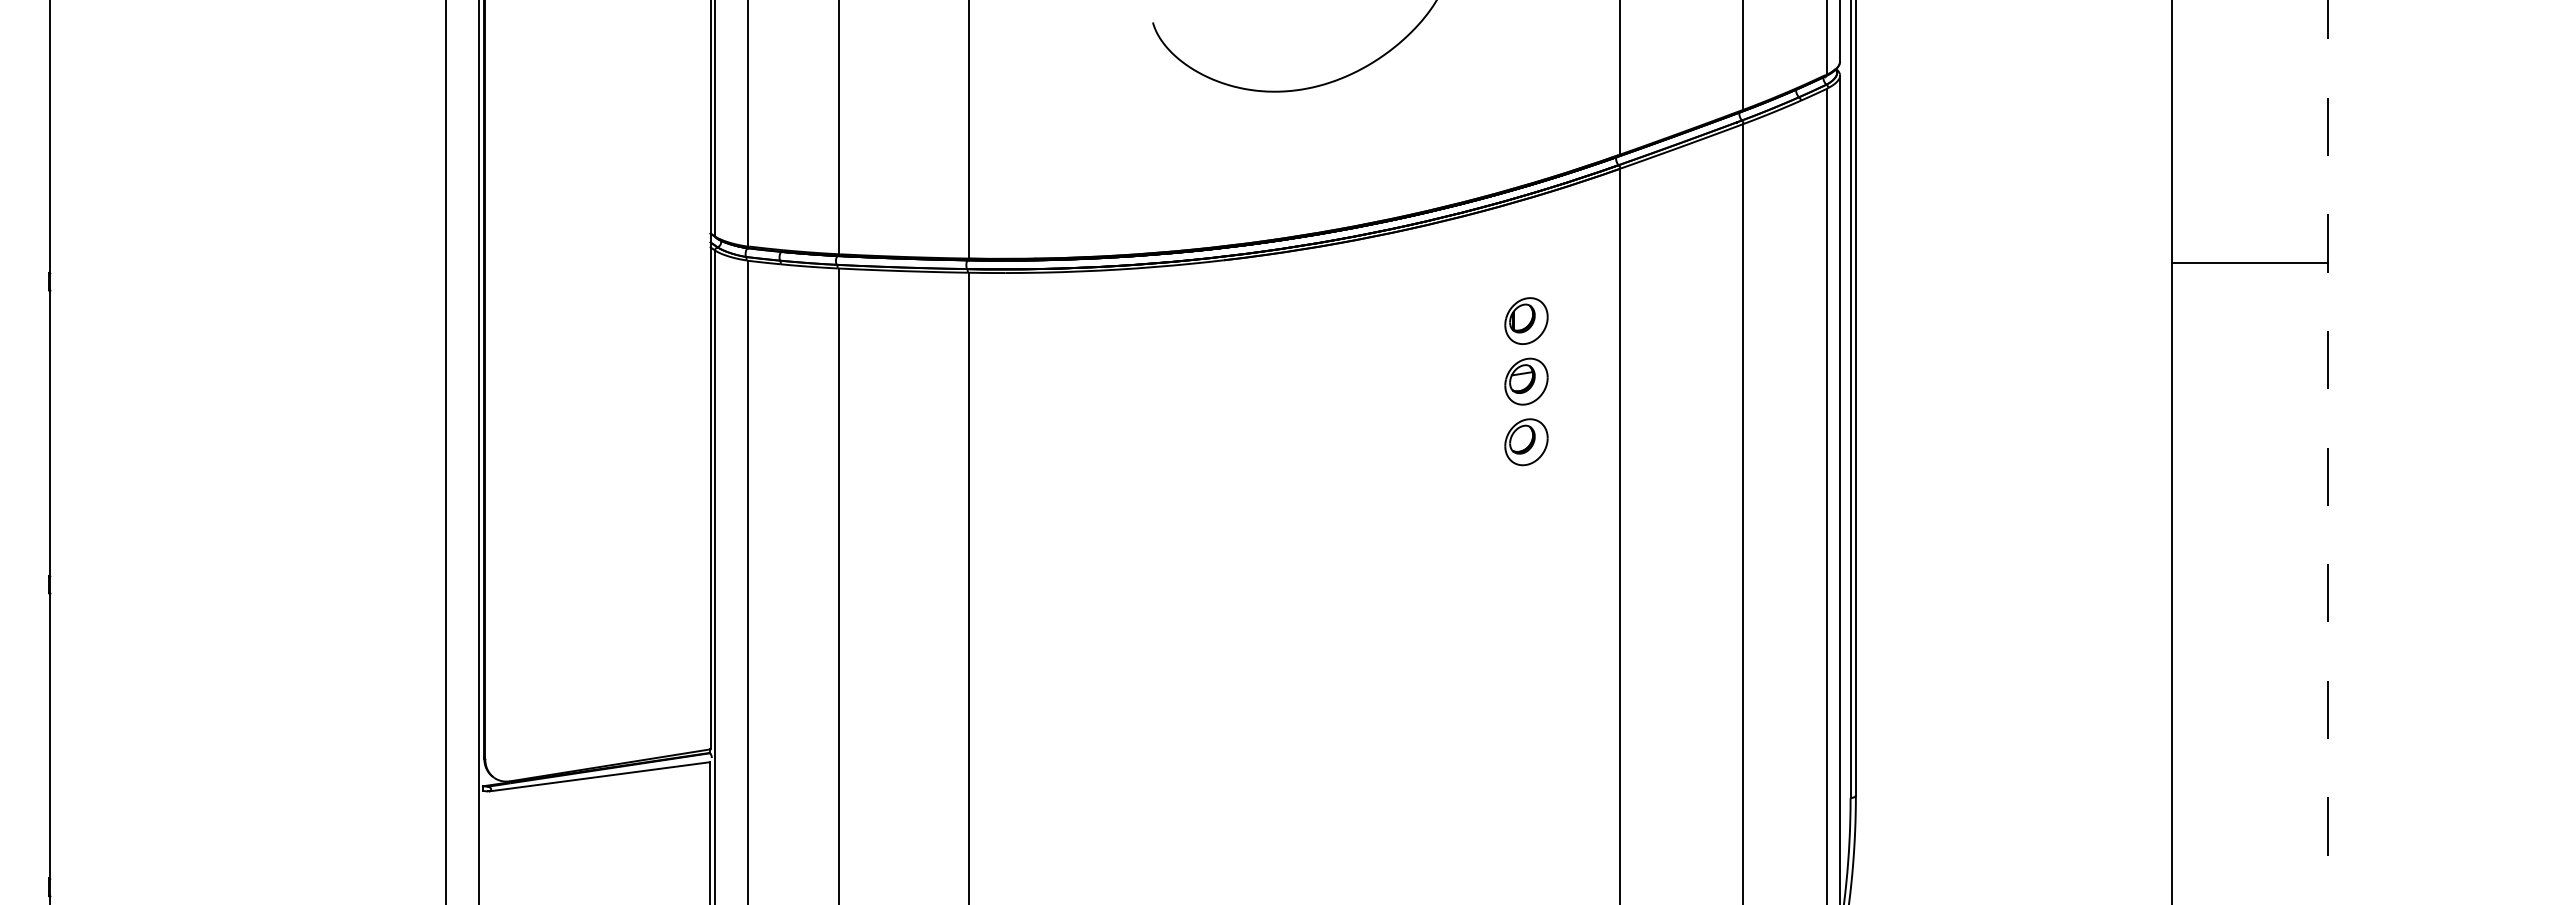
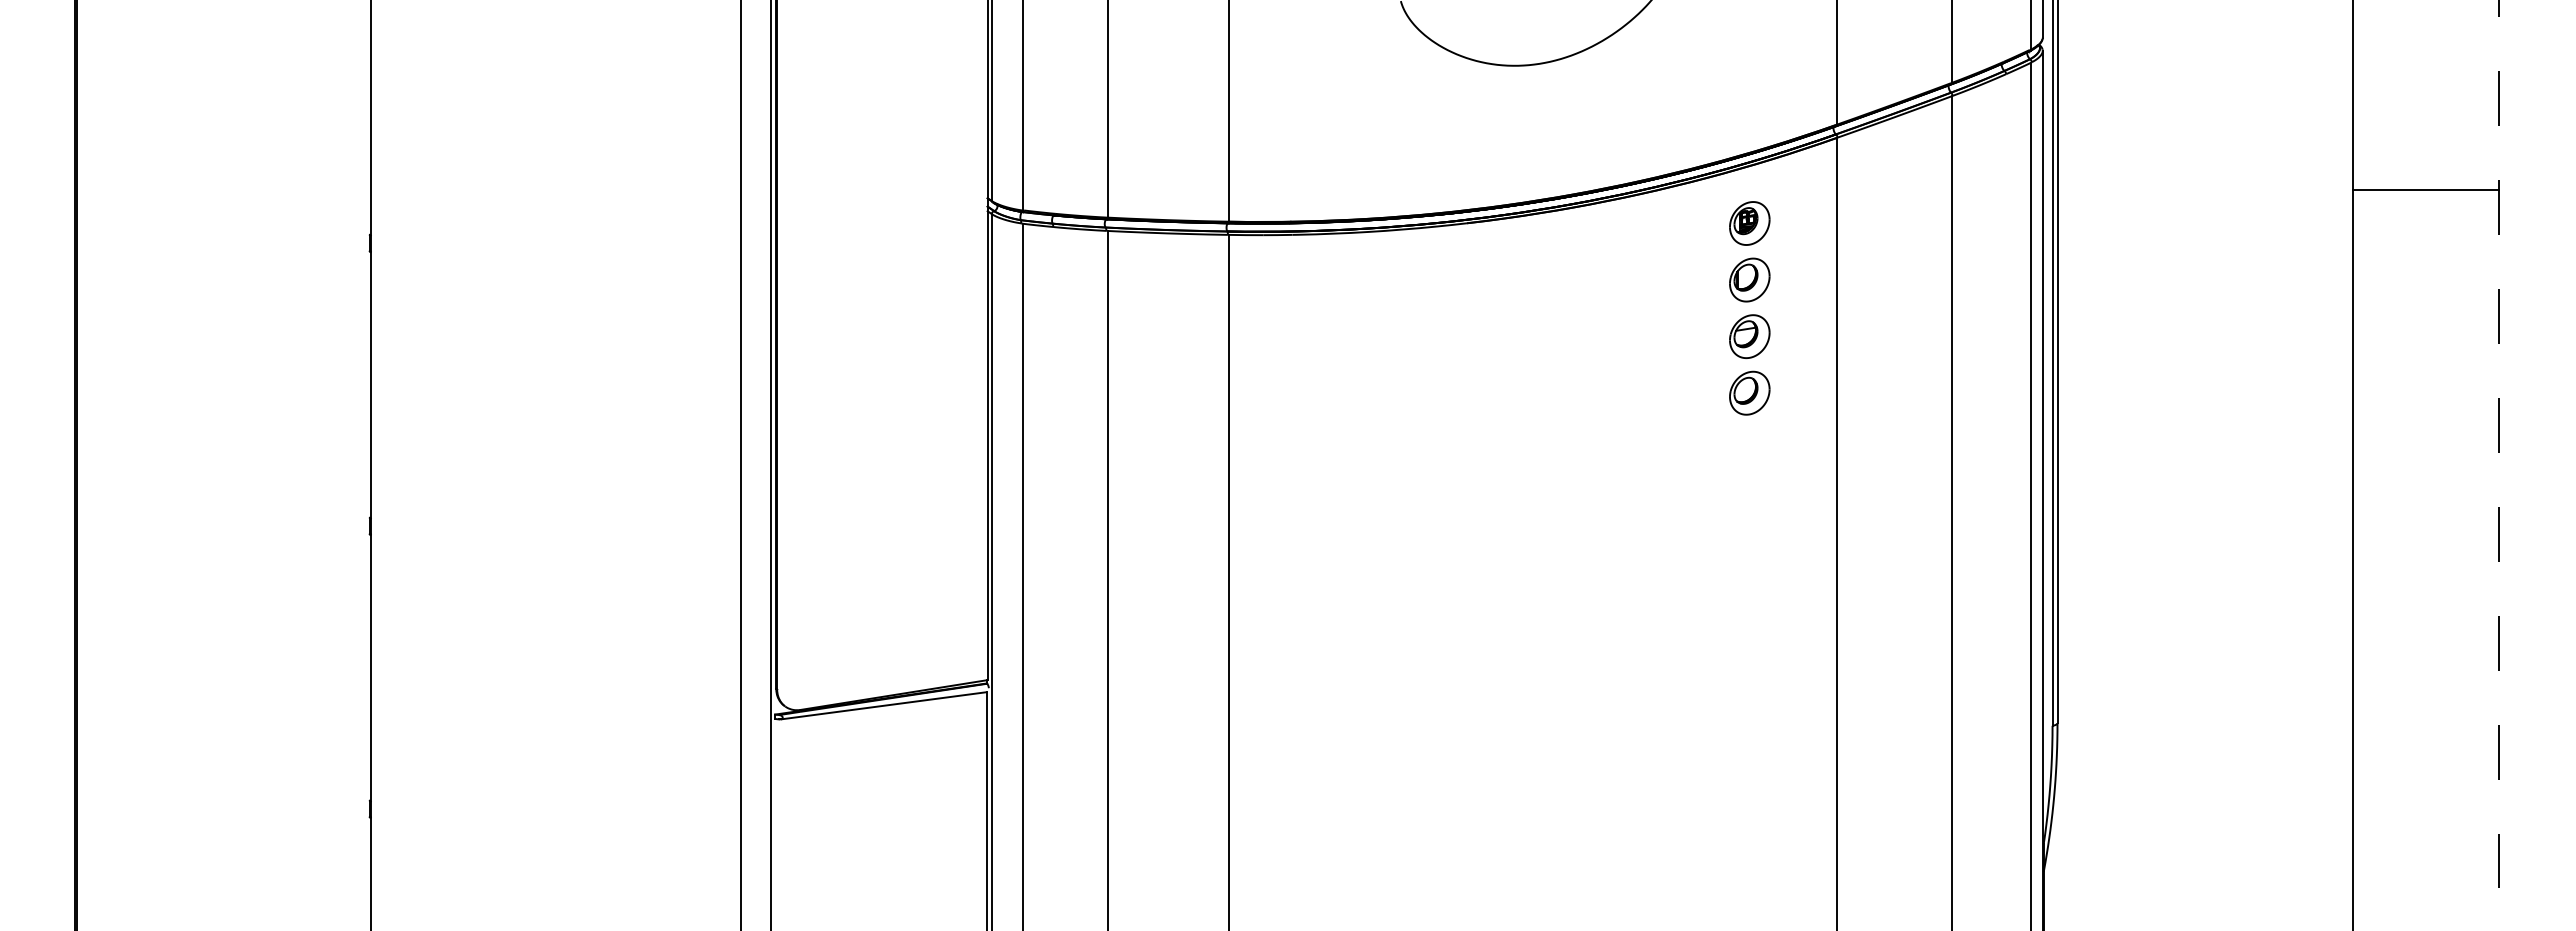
part: (1526, 260) -> (1749, 223), added
line: (2249, 262) -> (2425, 189), moved

